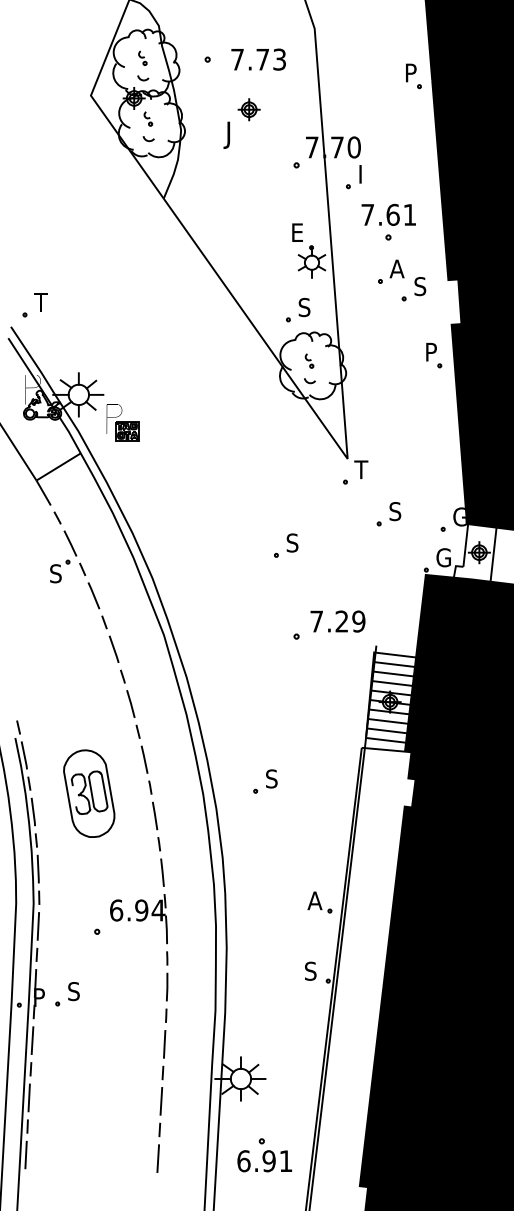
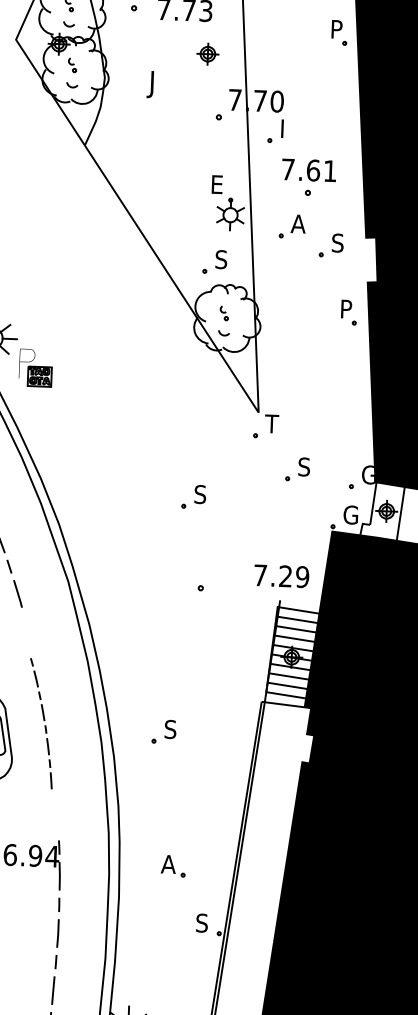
part: (248, 109) -> (207, 53), moved
part: (391, 271) -> (292, 226), moved
text: (337, 621) -> (281, 576), moved
part: (142, 777) -> (41, 723), size x0.6
part: (319, 902) -> (173, 866), moved

